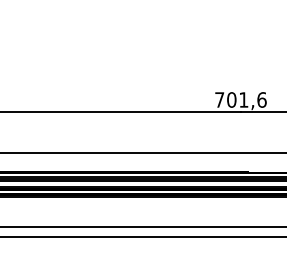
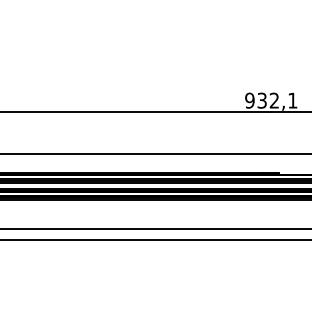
text: (240, 99) -> (271, 100), 701,6 -> 932,1

